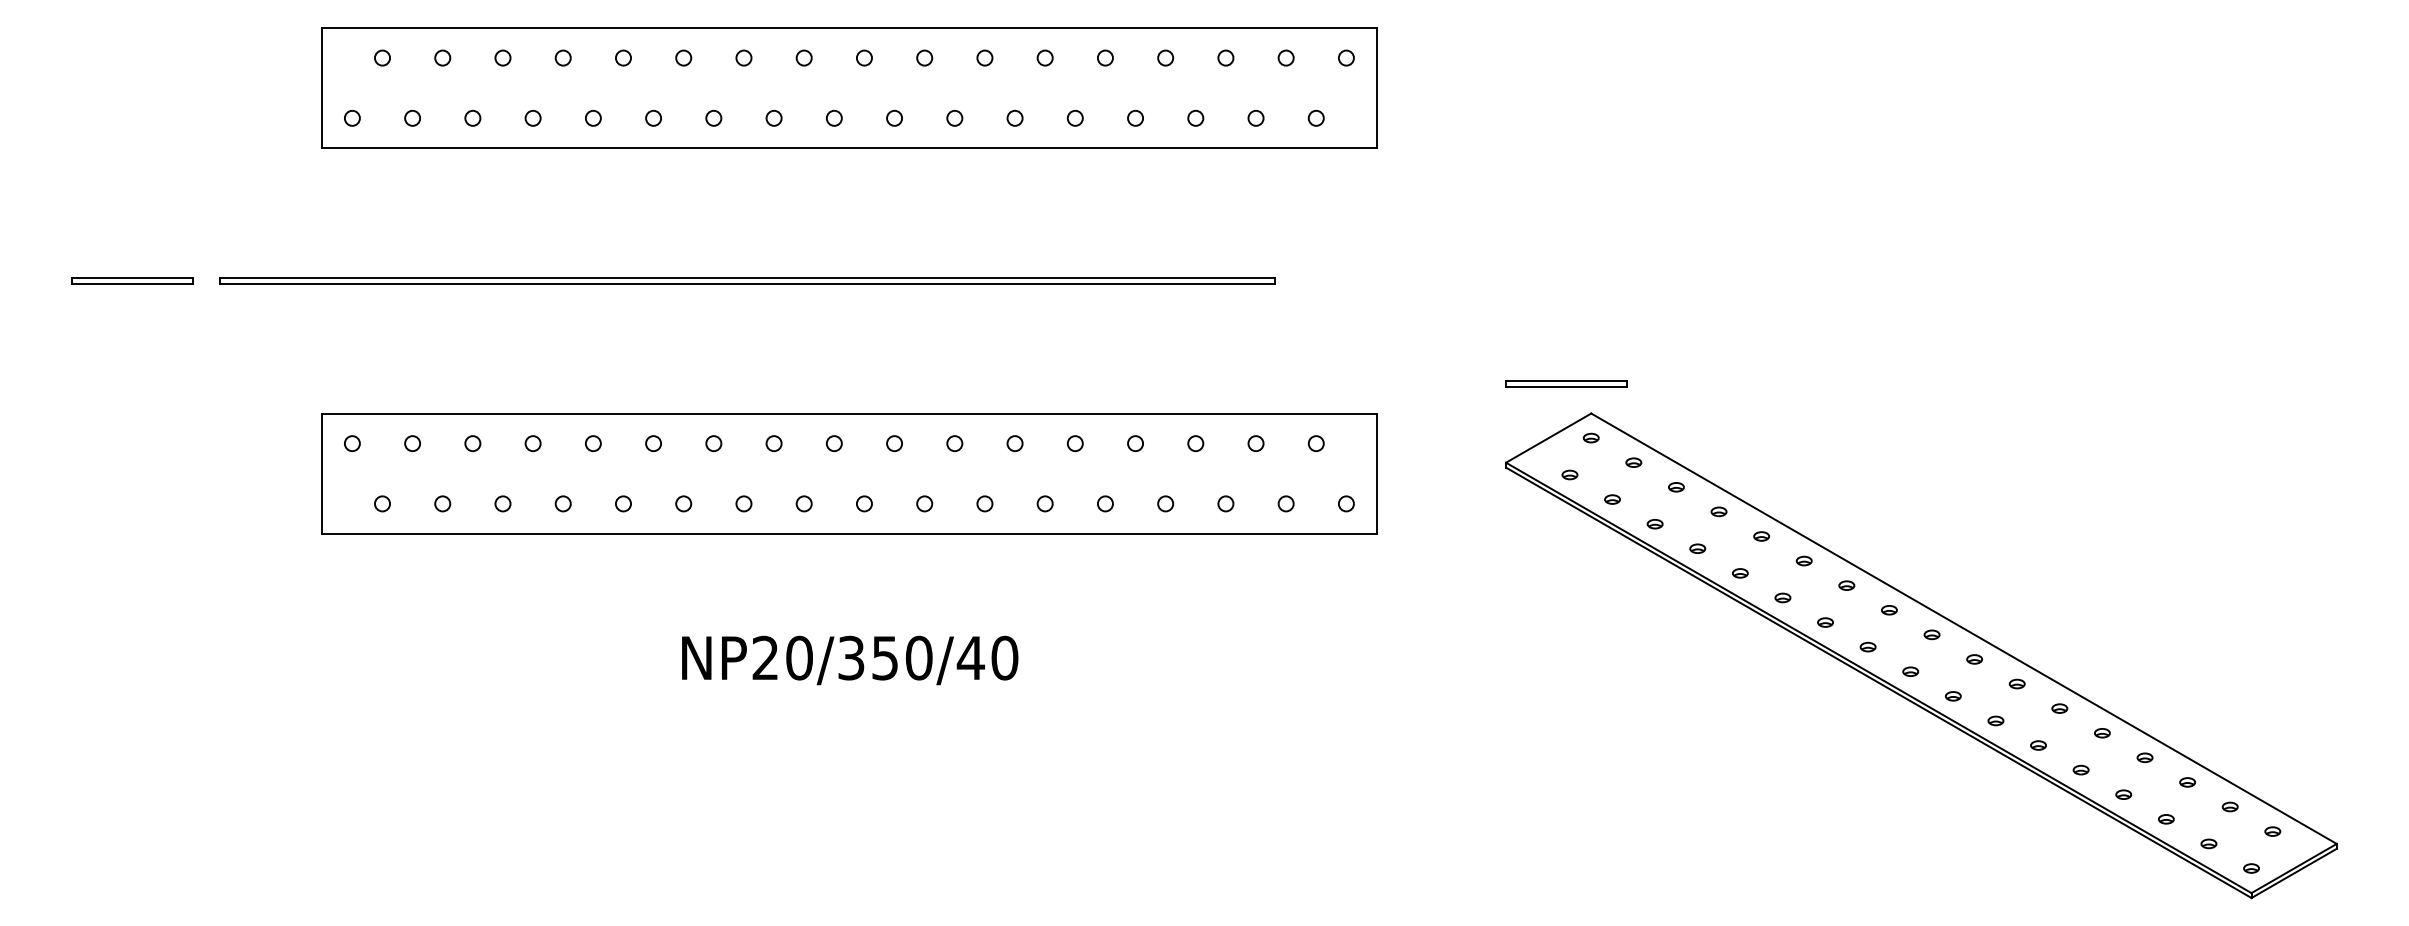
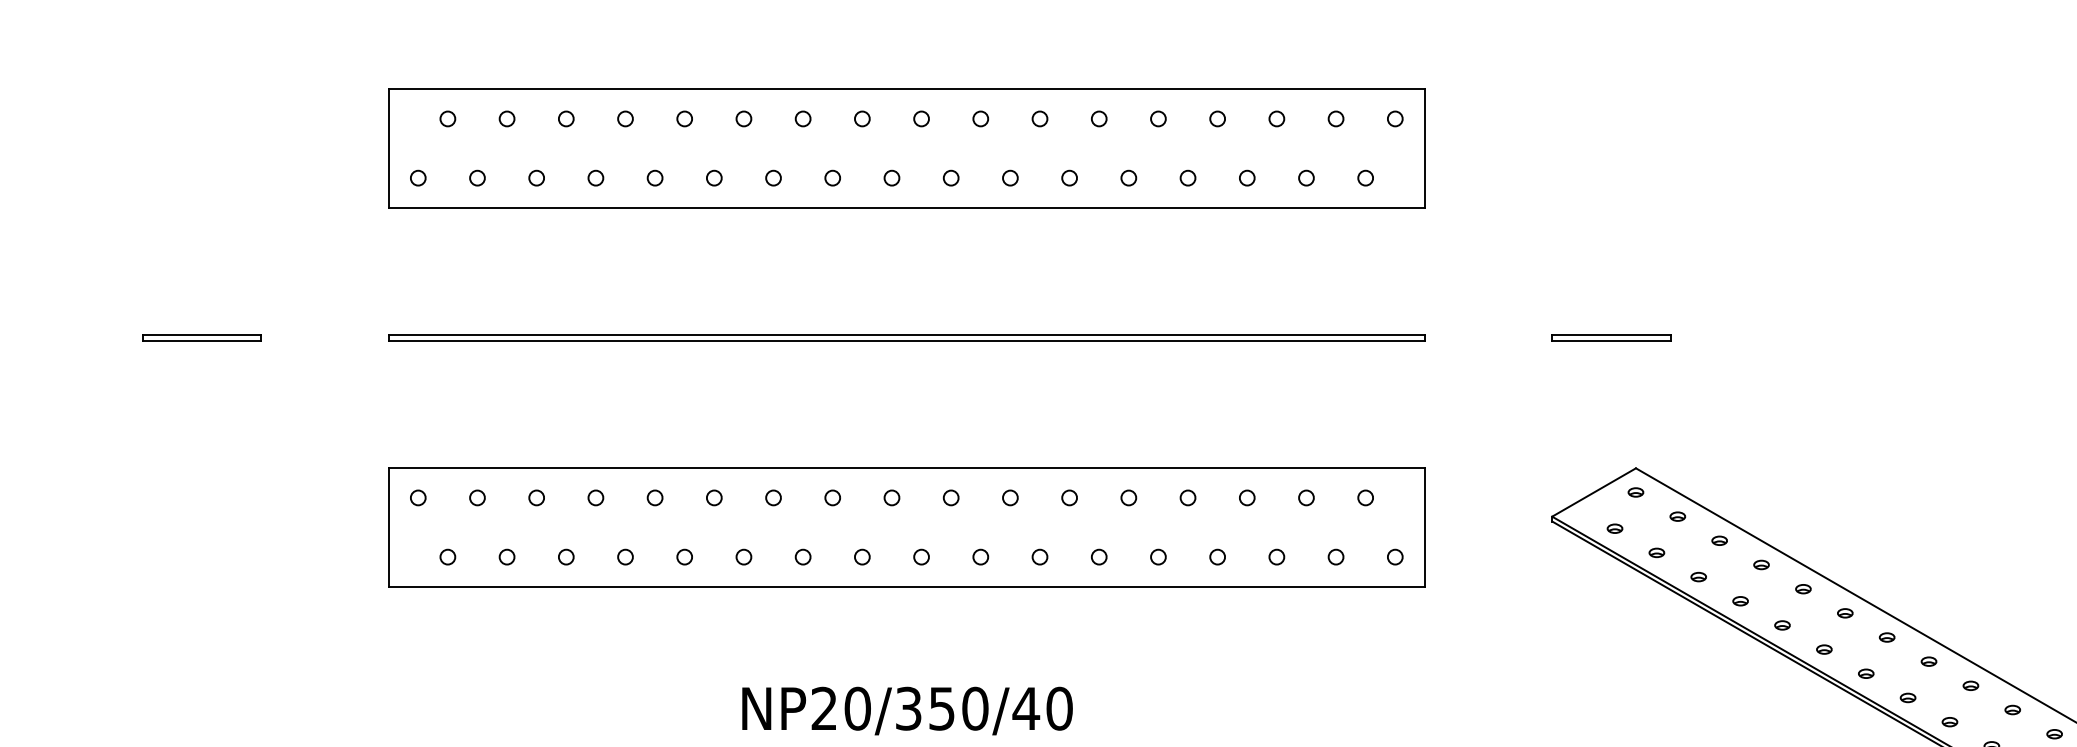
part: (747, 280) -> (906, 337), moved
part: (1566, 383) -> (1611, 337), moved

